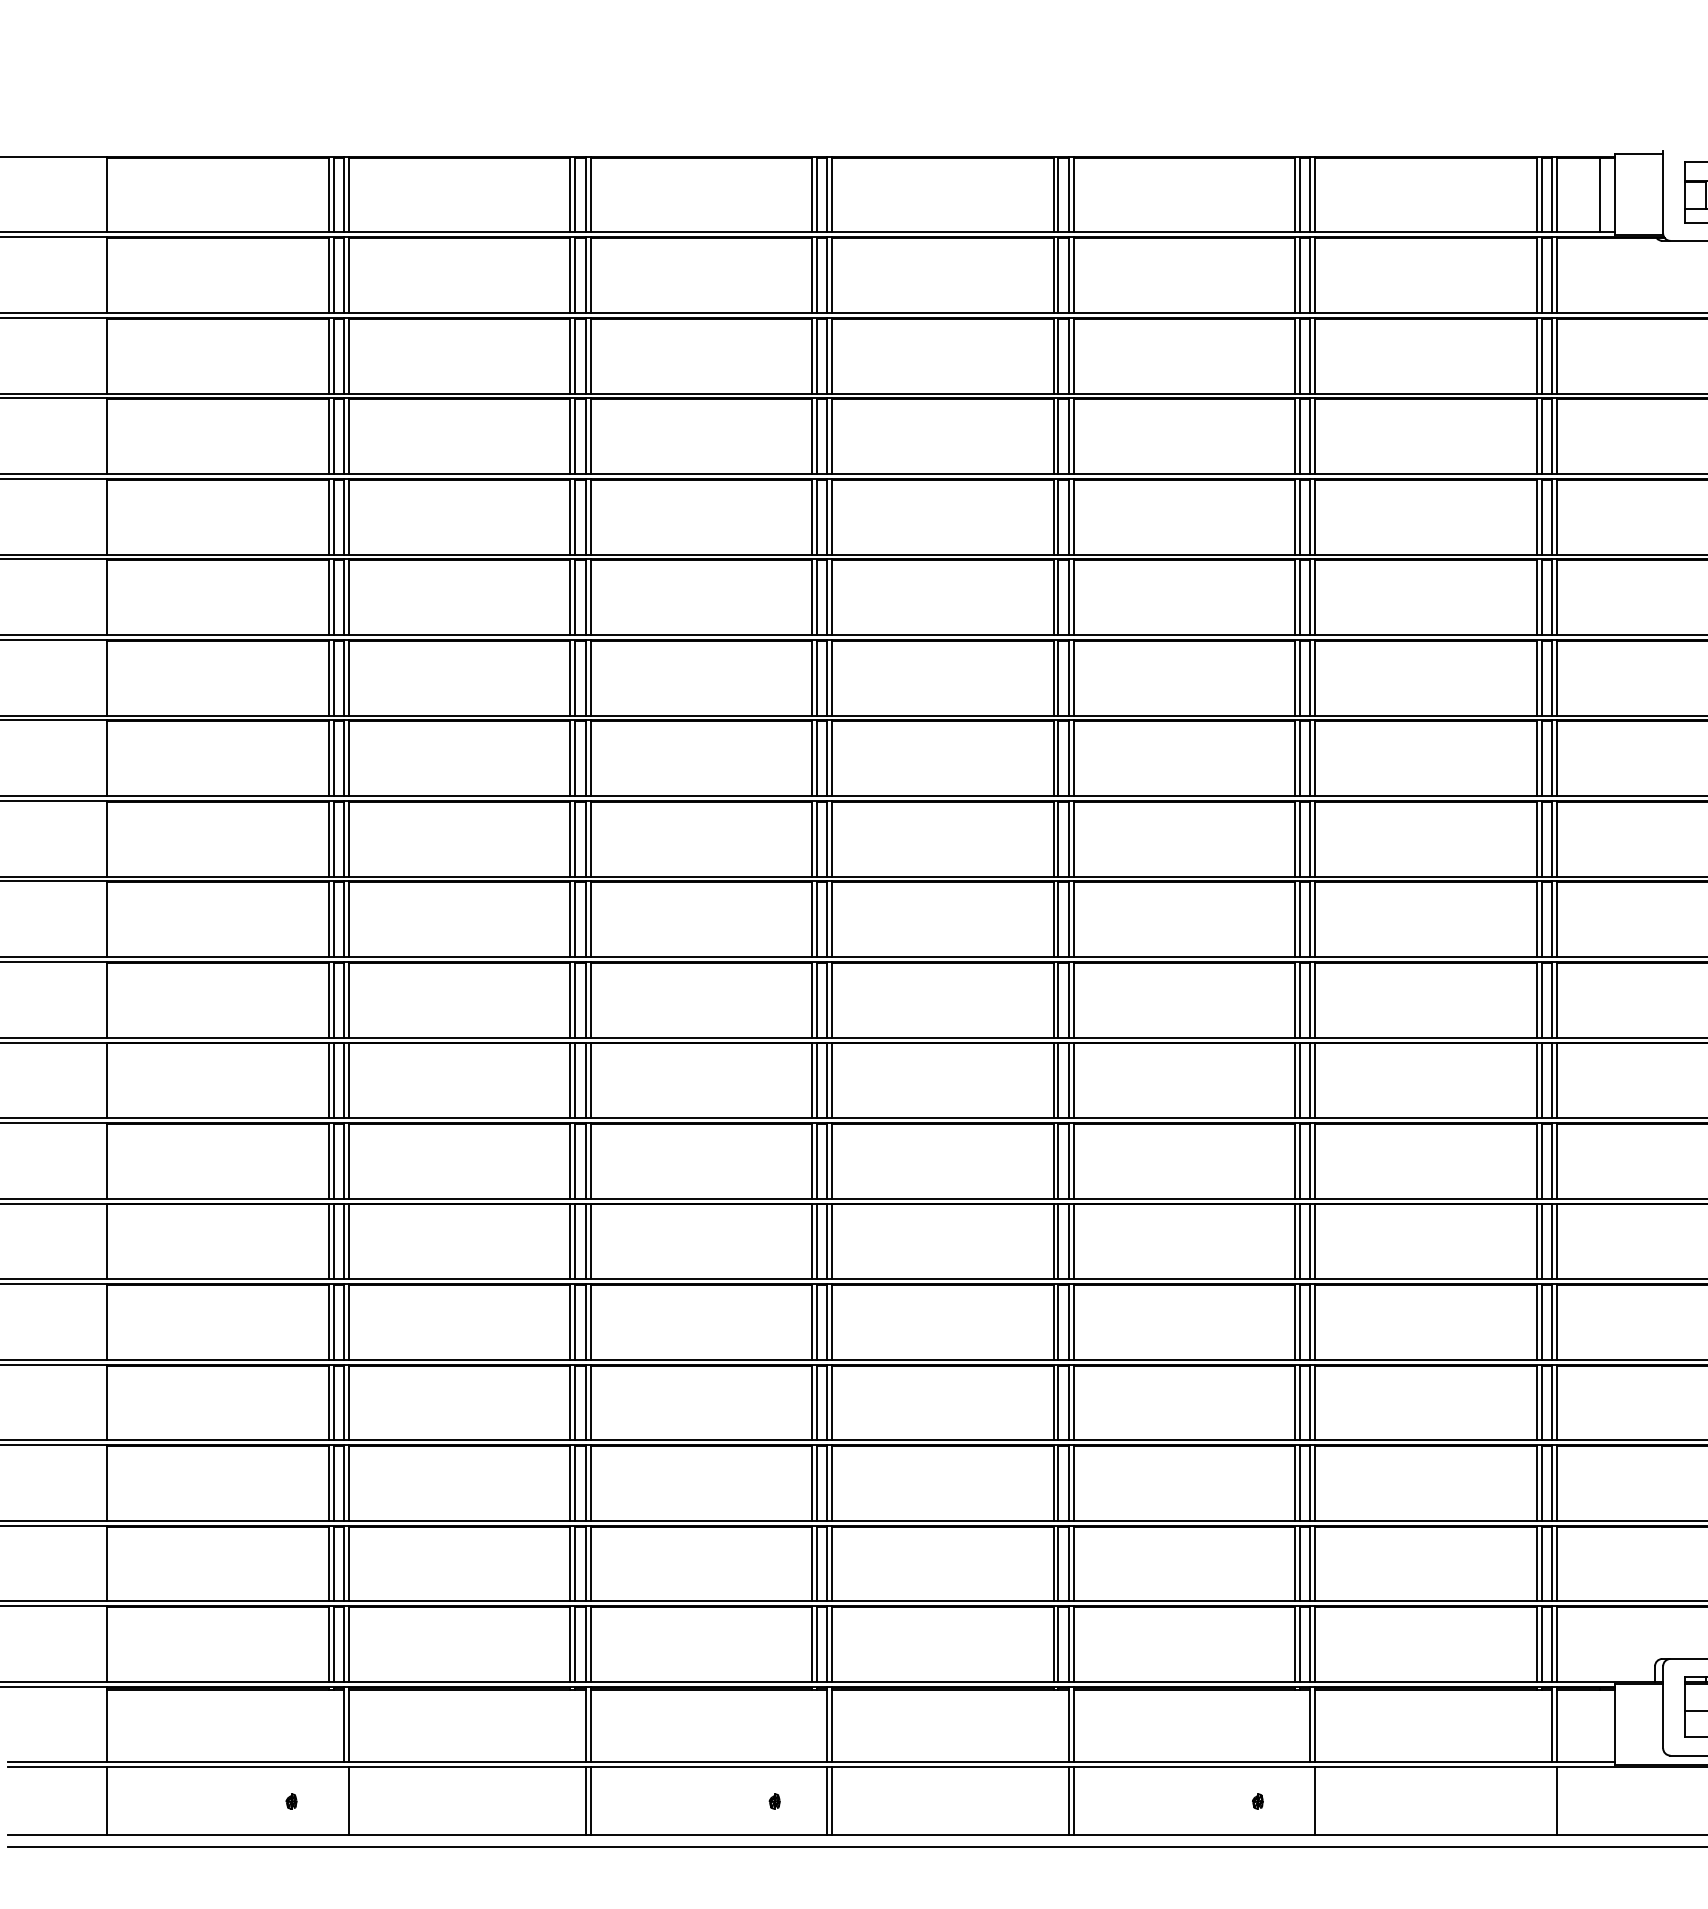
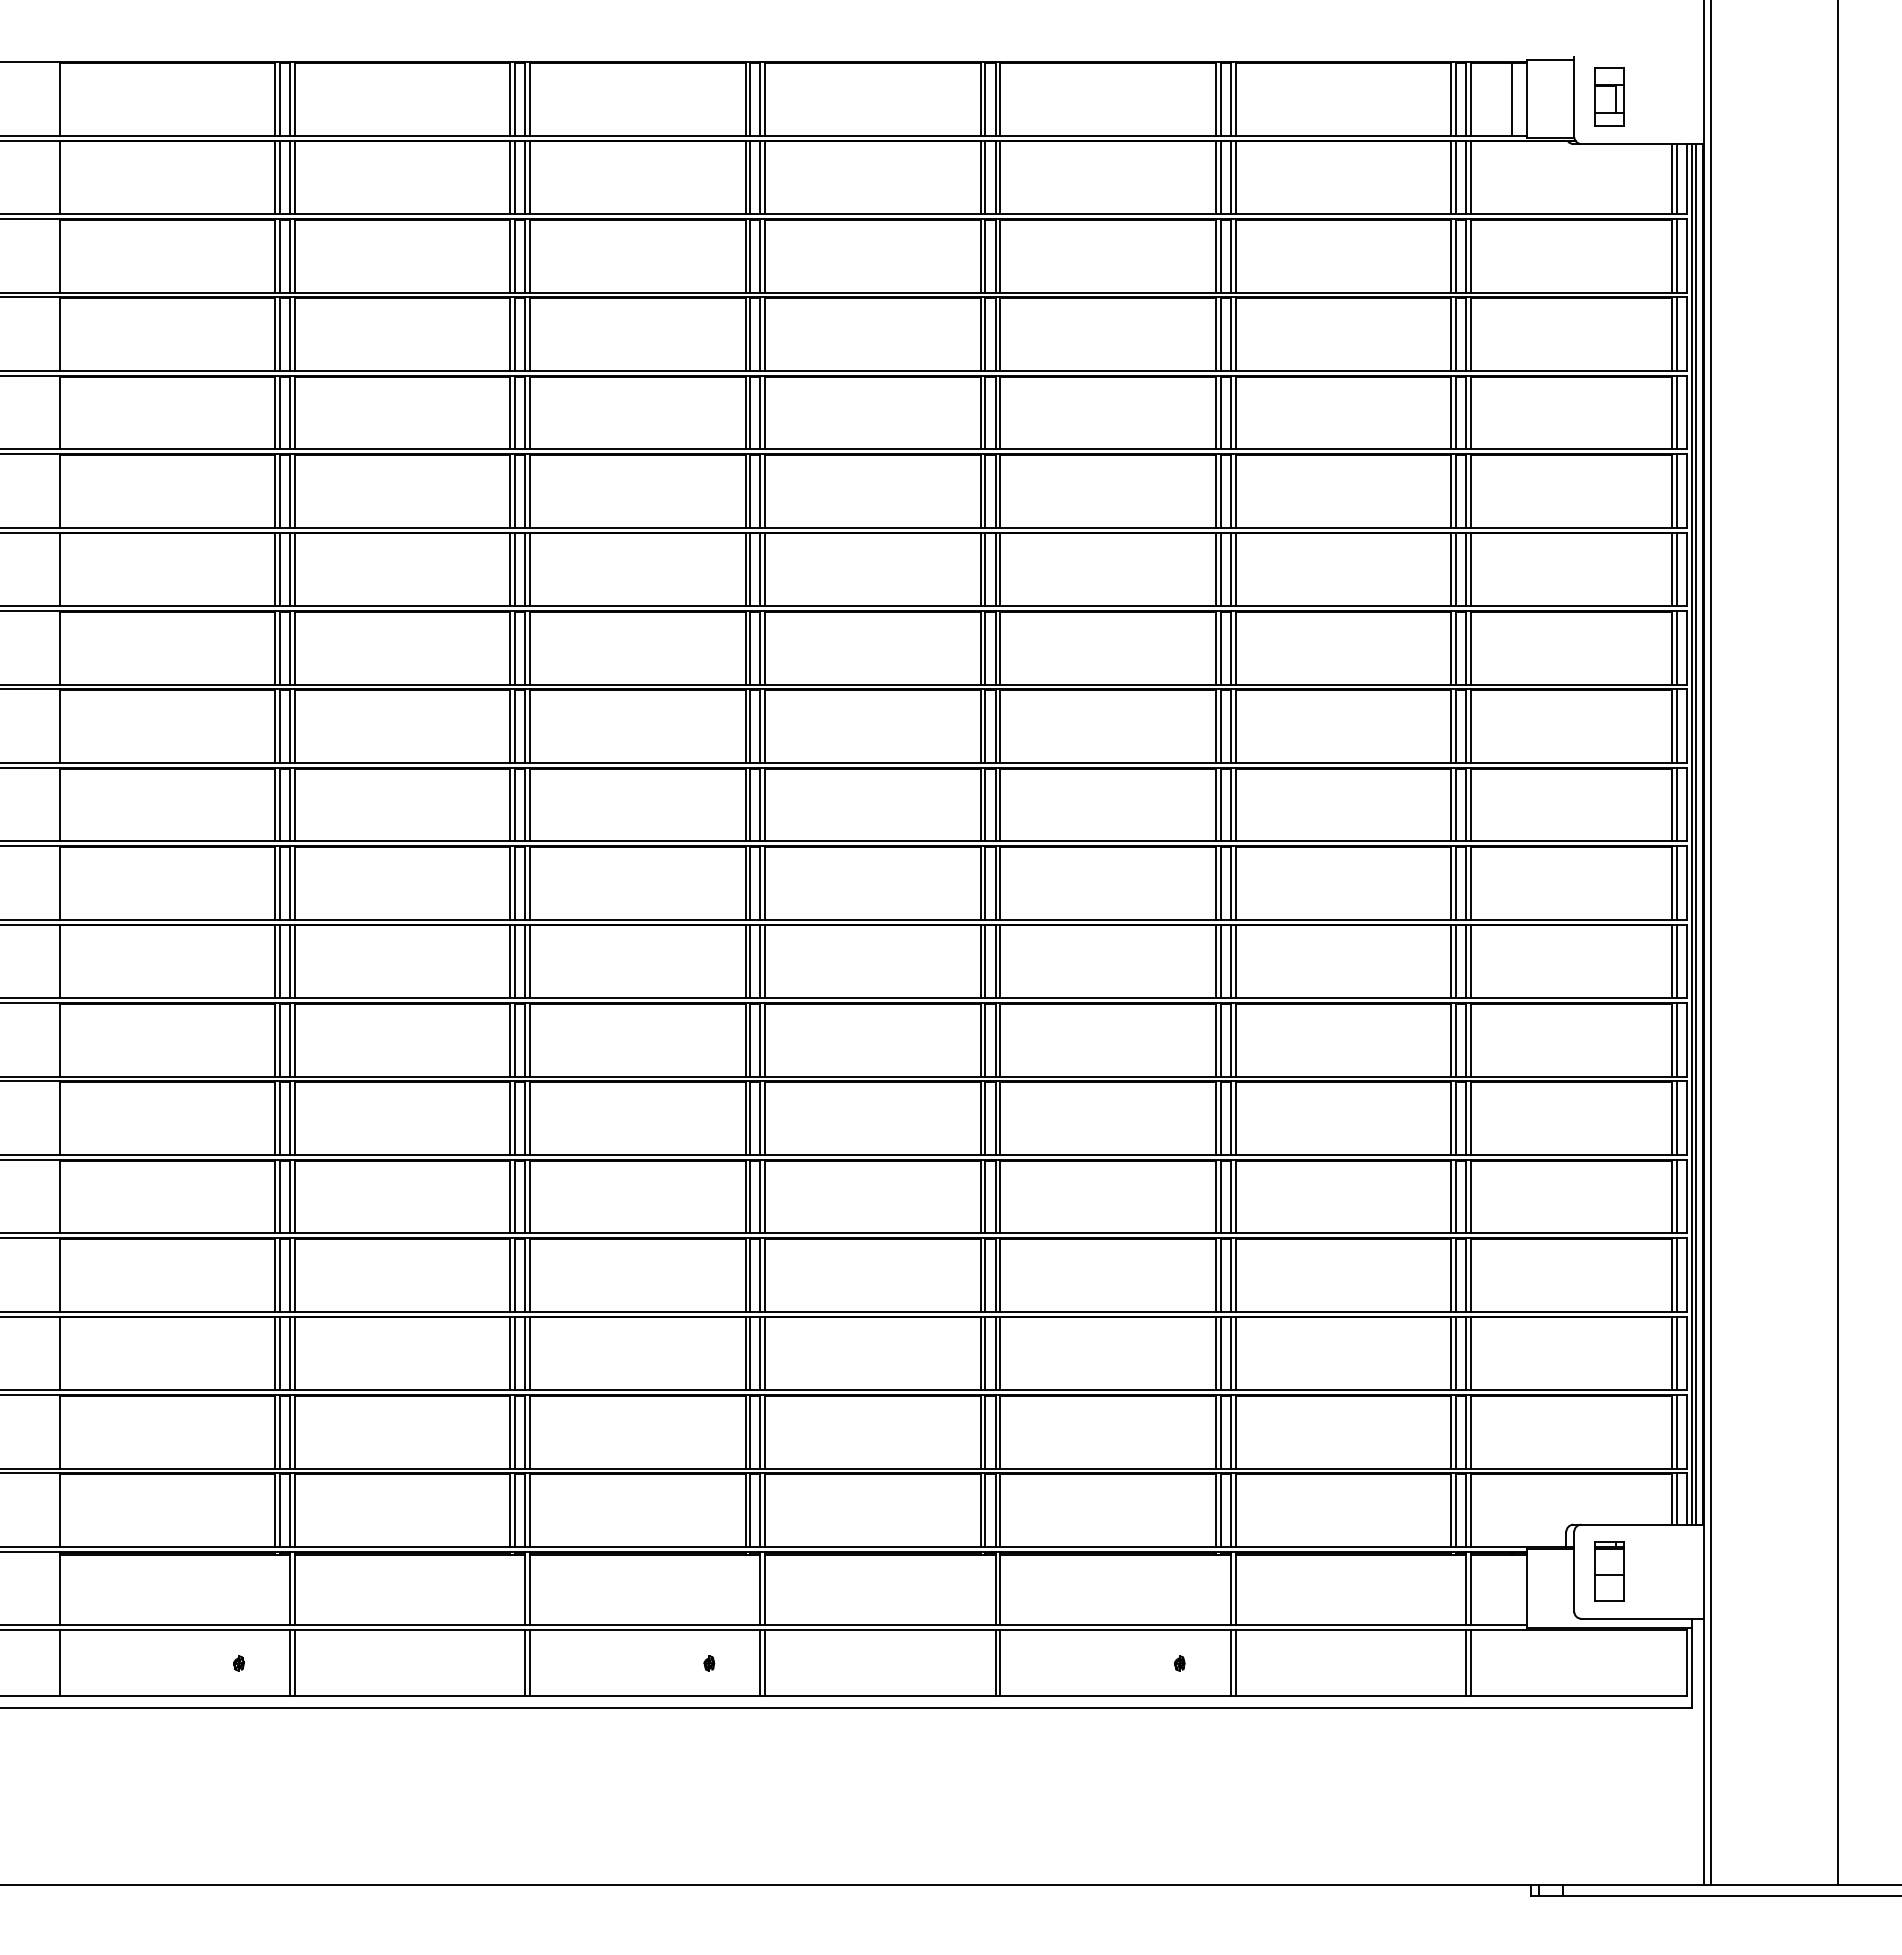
line: (344, 1801) -> (290, 1663), added
line: (1310, 1801) -> (1230, 1663), added
line: (1552, 1801) -> (1466, 1663), added

